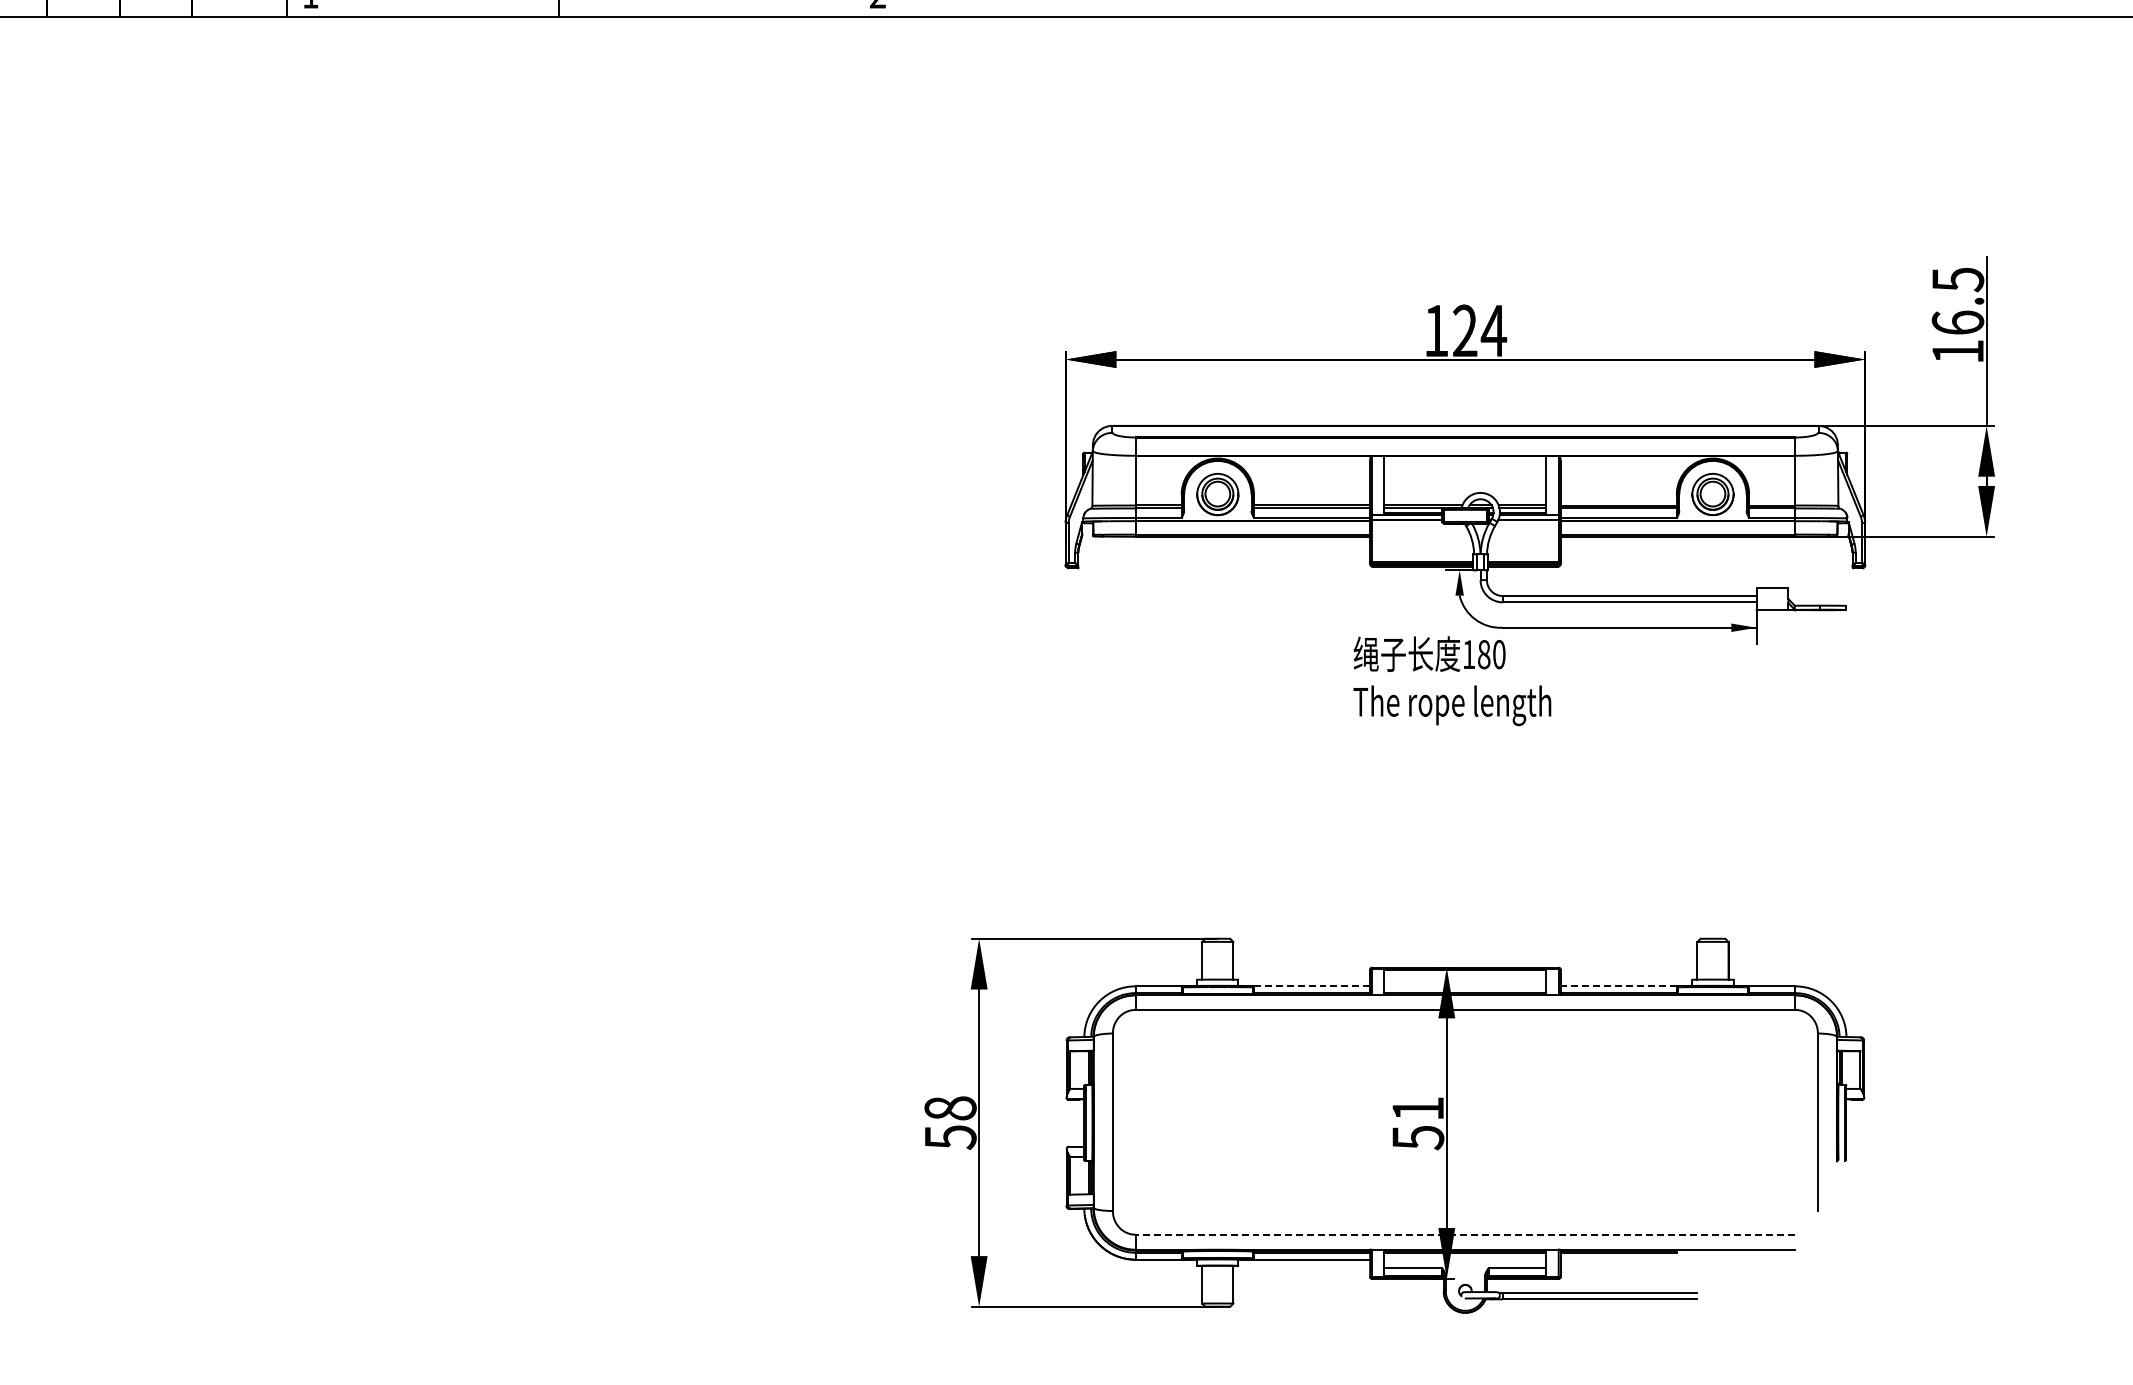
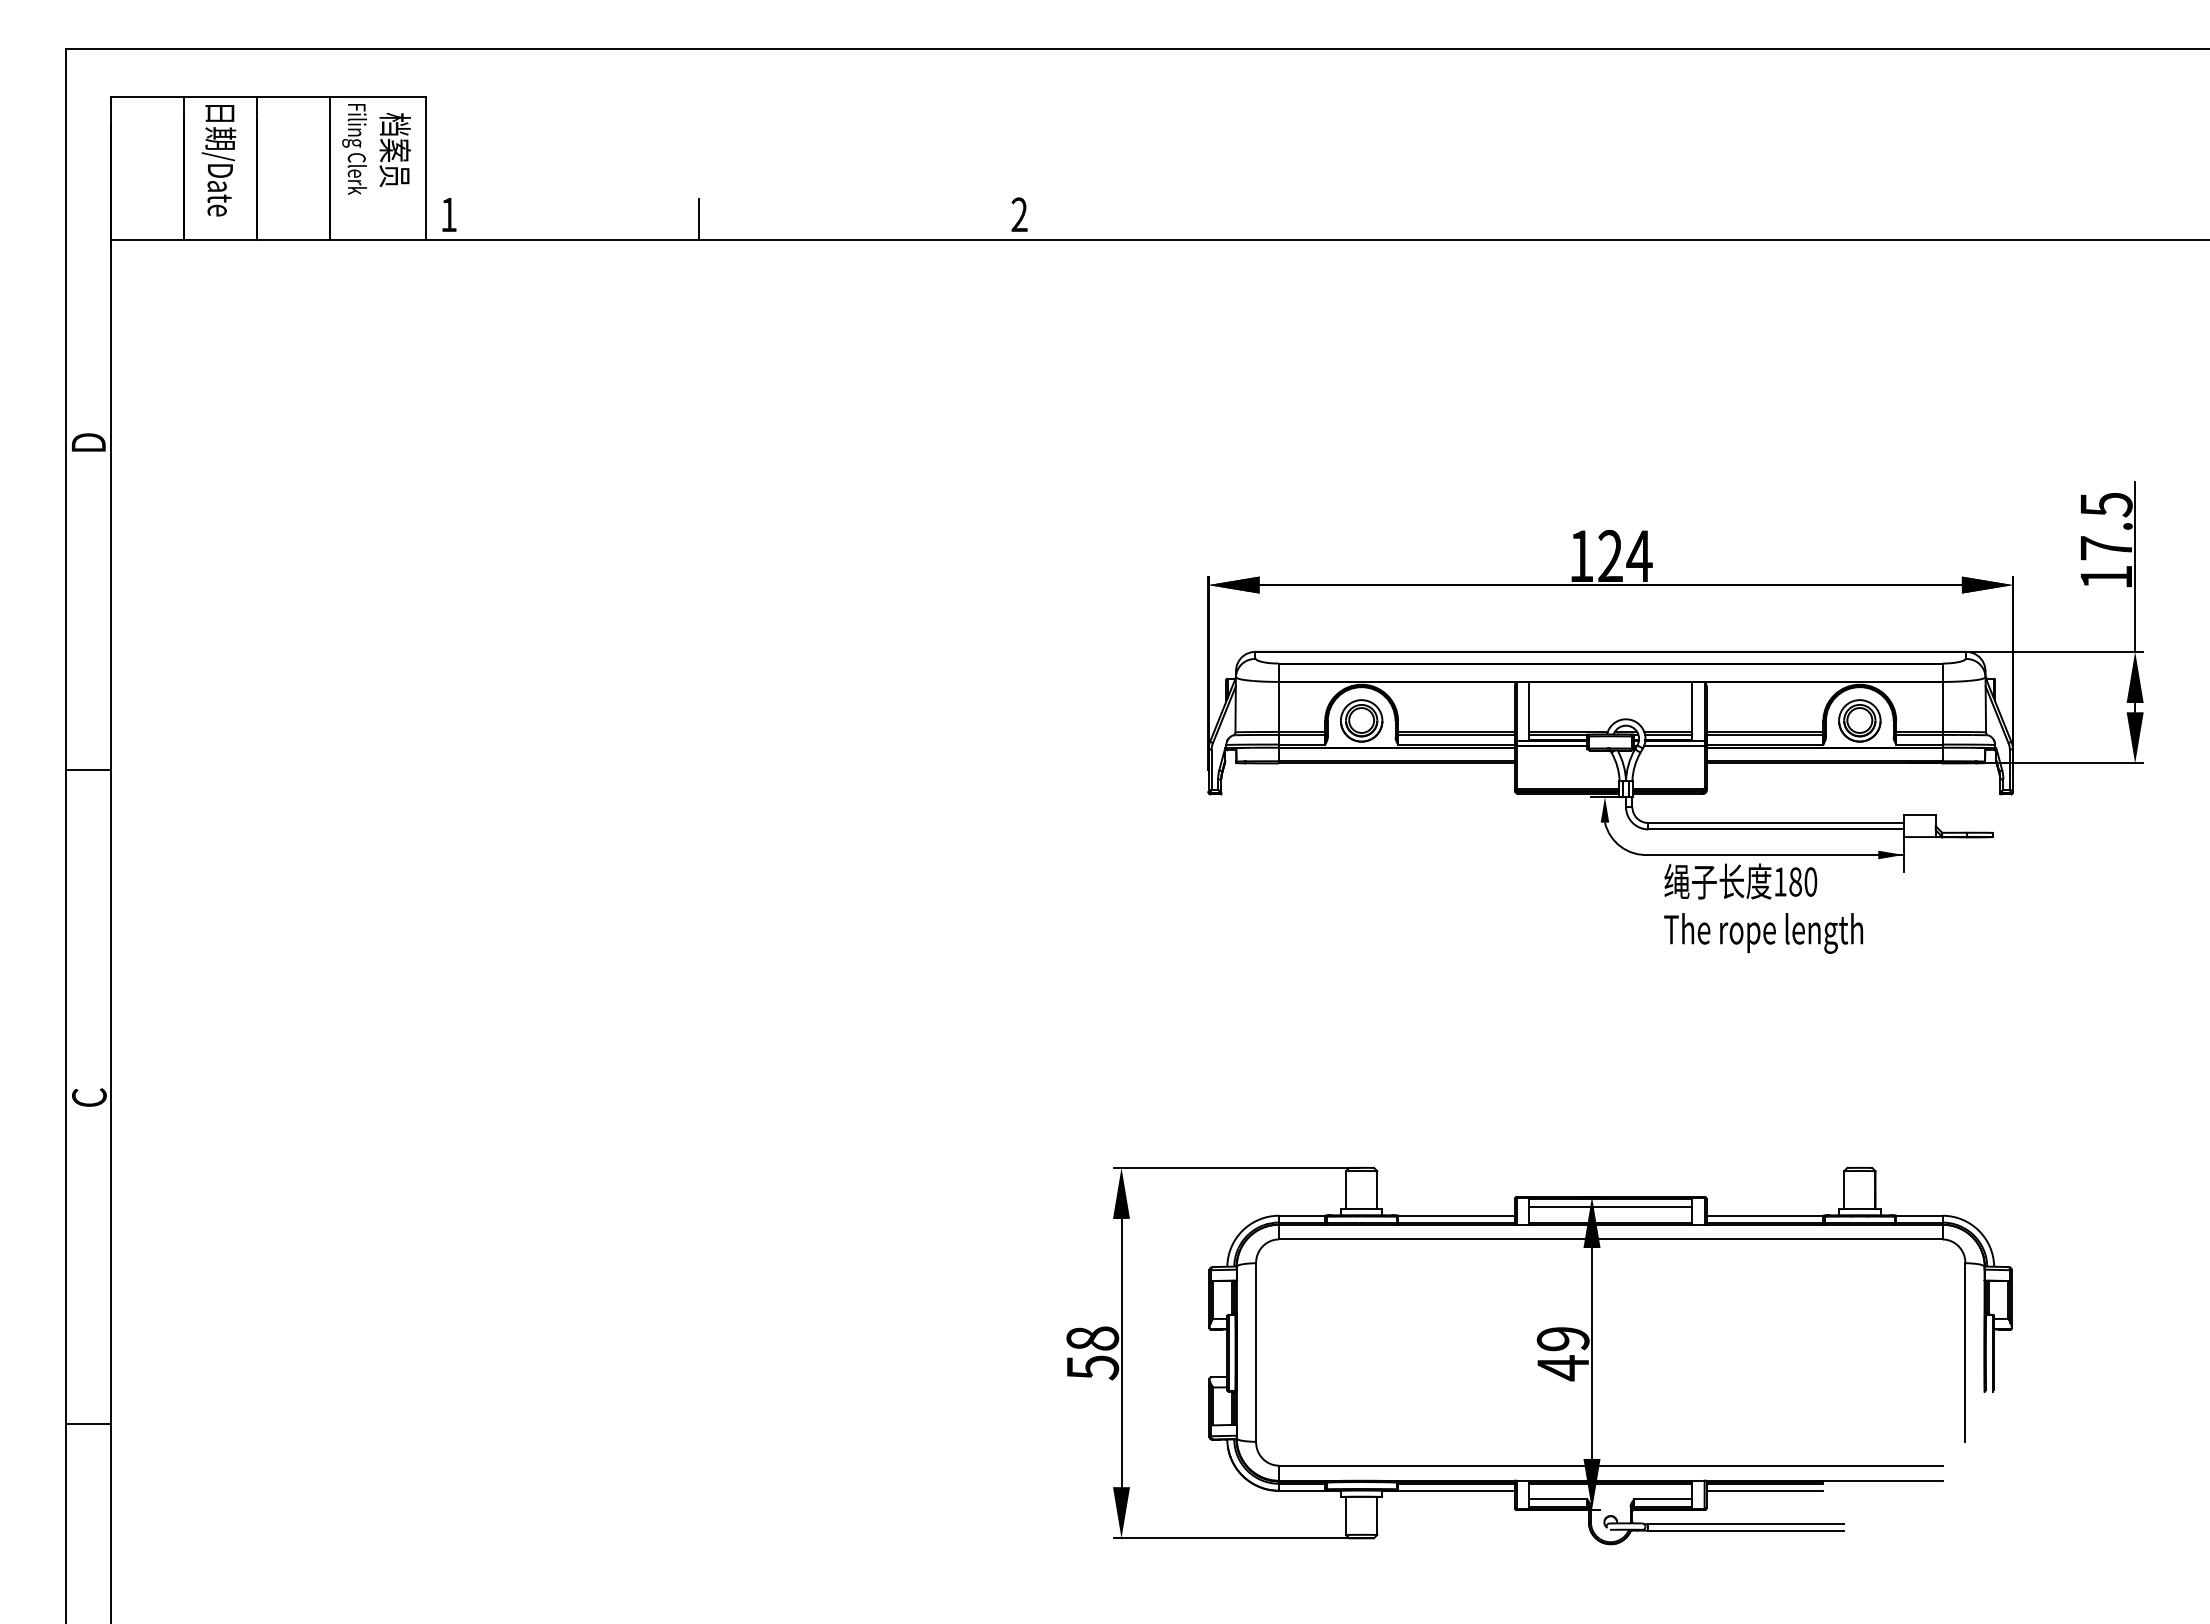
text: (1958, 323) -> (2106, 548), 16.5 -> 17.5
text: (1452, 680) -> (1763, 908), moved
line: (1465, 978) -> (1610, 1207), added
line: (1312, 986) -> (1456, 1215), dashed -> solid
line: (1618, 986) -> (1764, 1215), dashed -> solid
text: (1417, 1124) -> (1562, 1354), 51 -> 49
line: (1465, 1234) -> (1610, 1465), dashed -> solid
line: (1618, 1259) -> (1764, 1490), added

